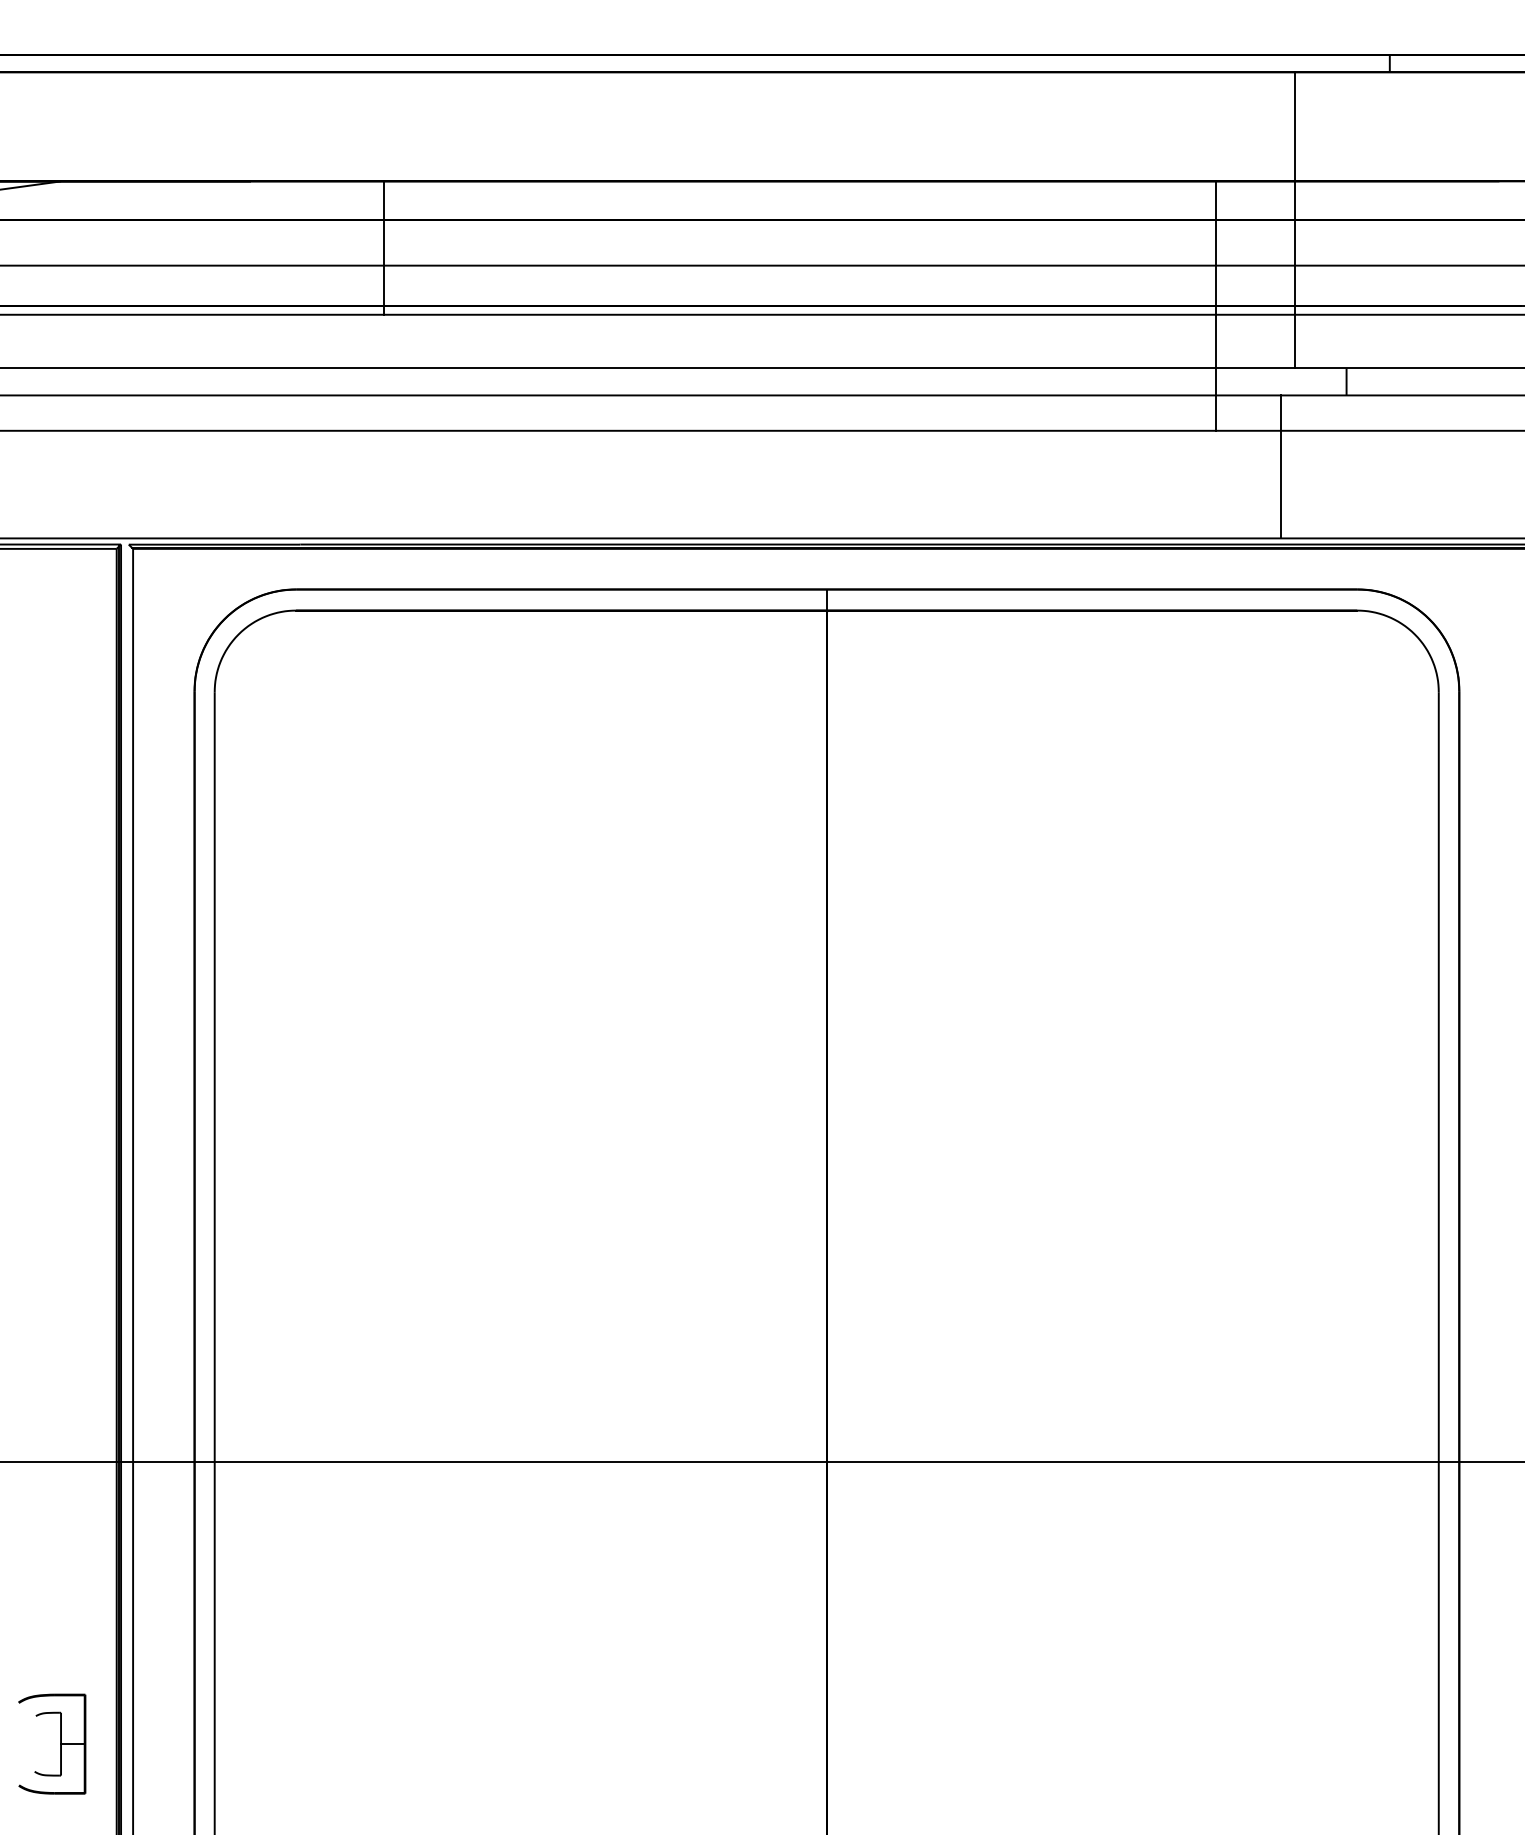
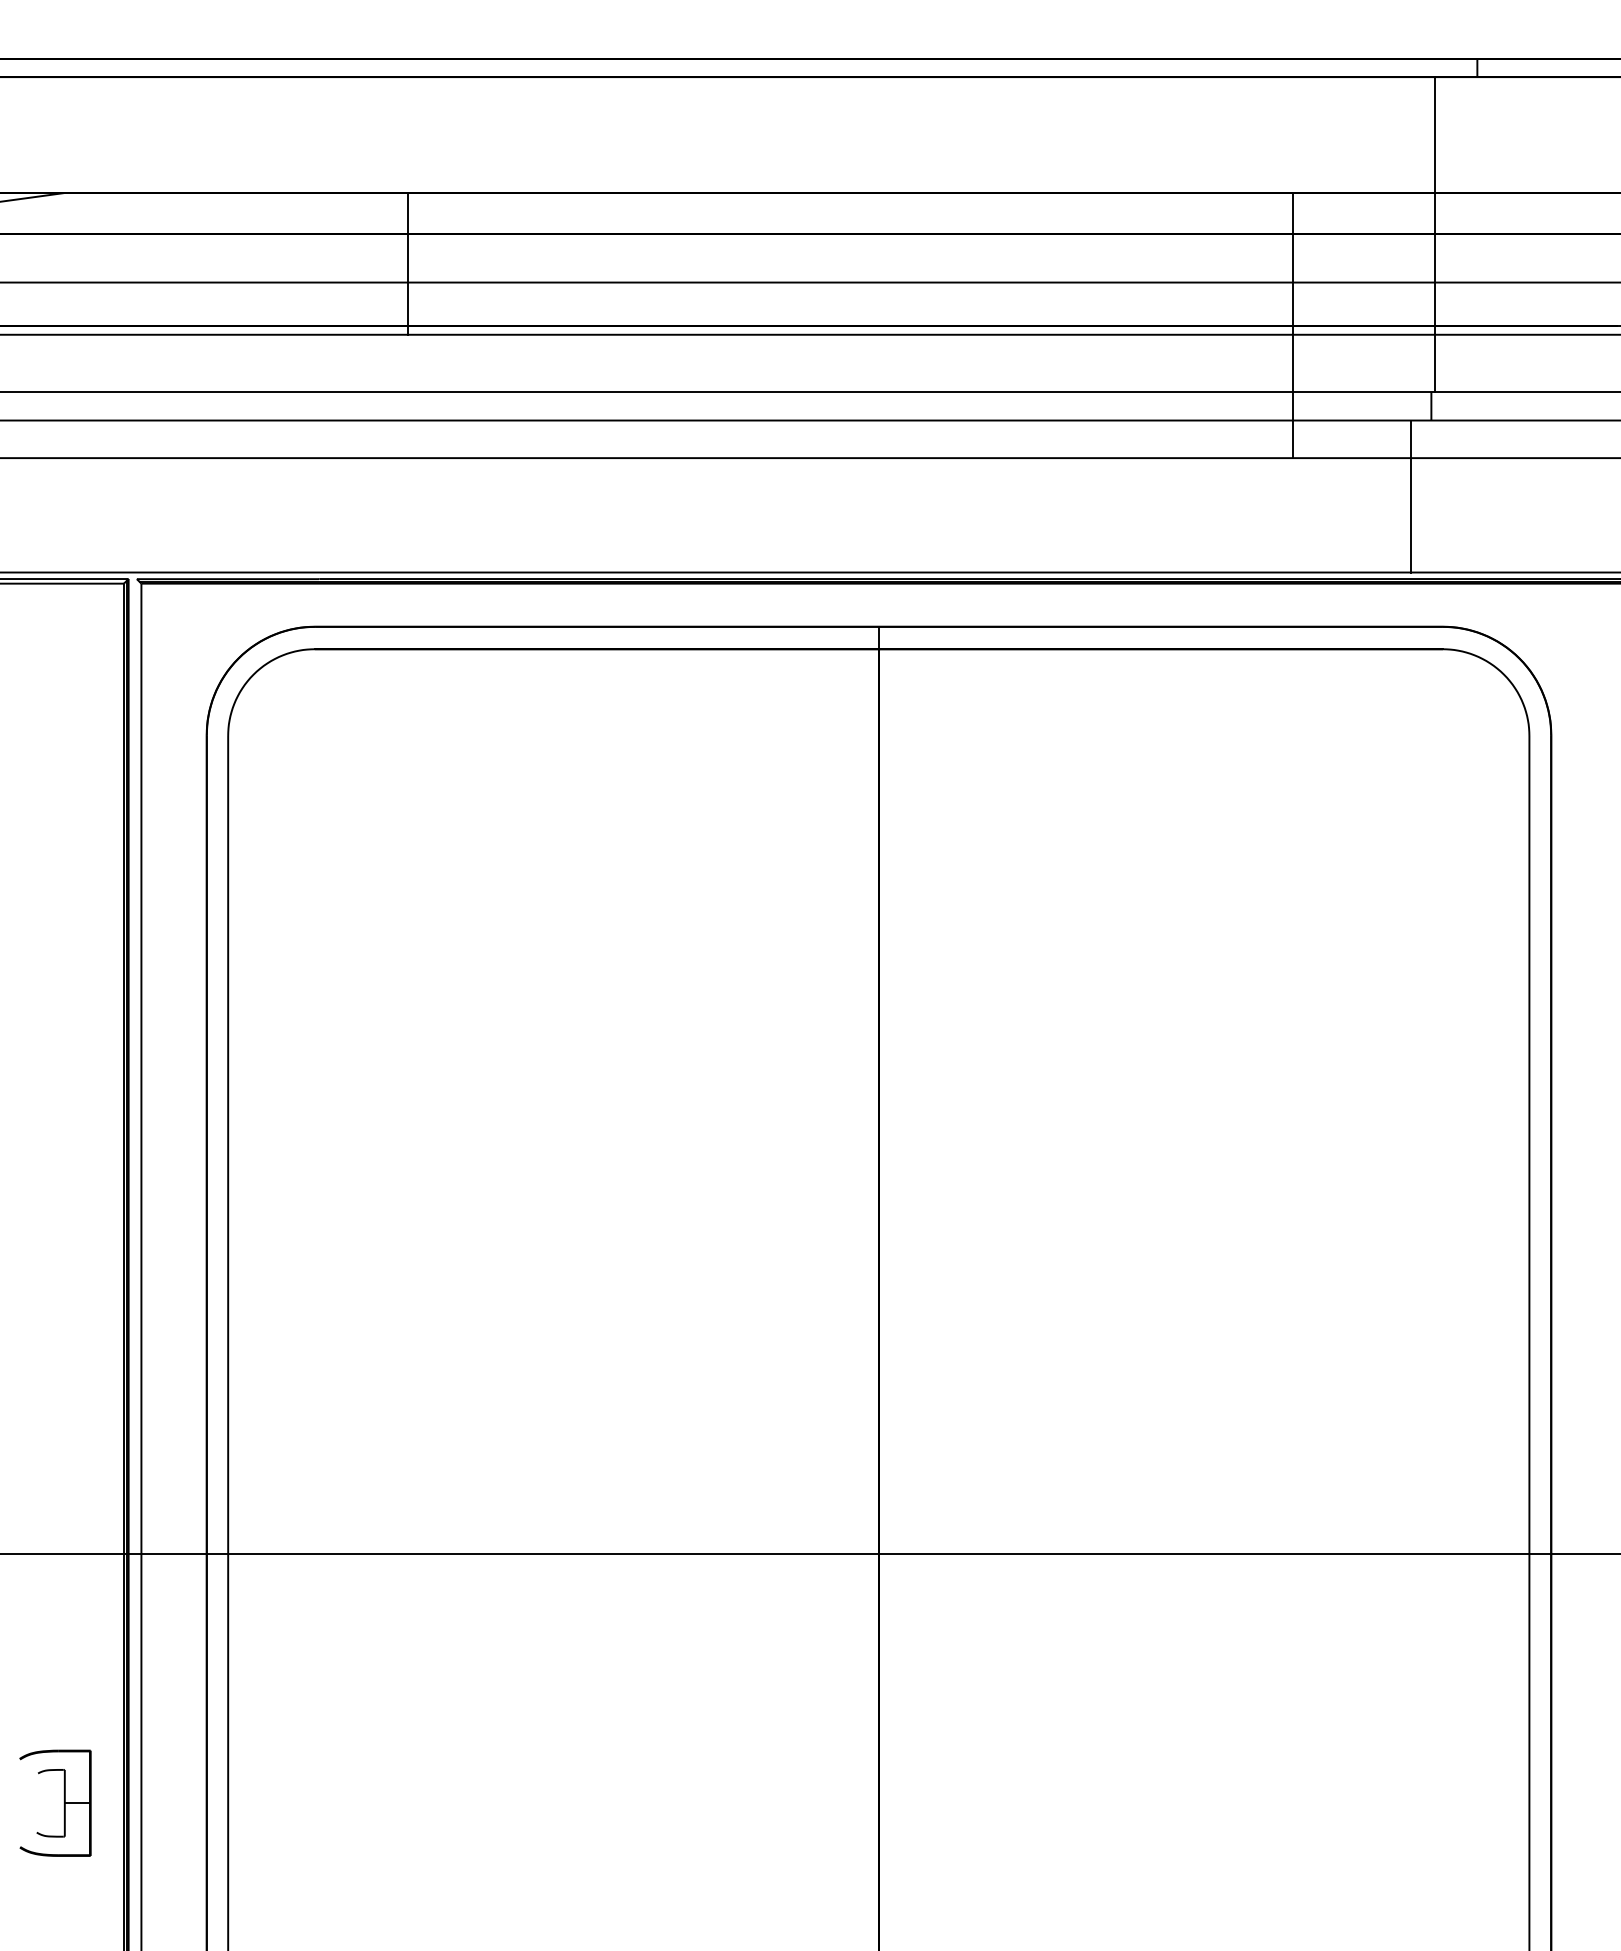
line: (1294, 220) -> (1435, 234), moved
line: (1280, 466) -> (1410, 496), moved
part: (59, 1743) -> (63, 1802), moved

